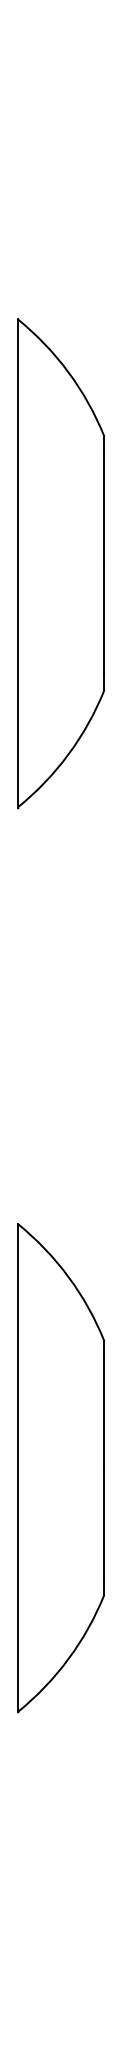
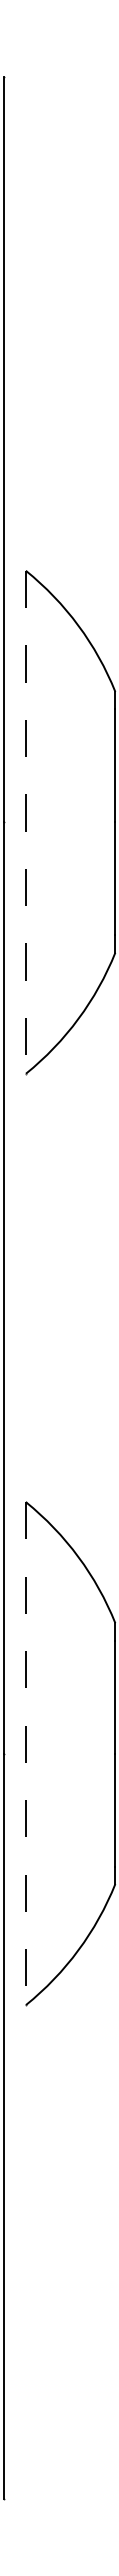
line: (17, 563) -> (25, 822), solid -> dashed
line: (17, 1468) -> (25, 1754), solid -> dashed

